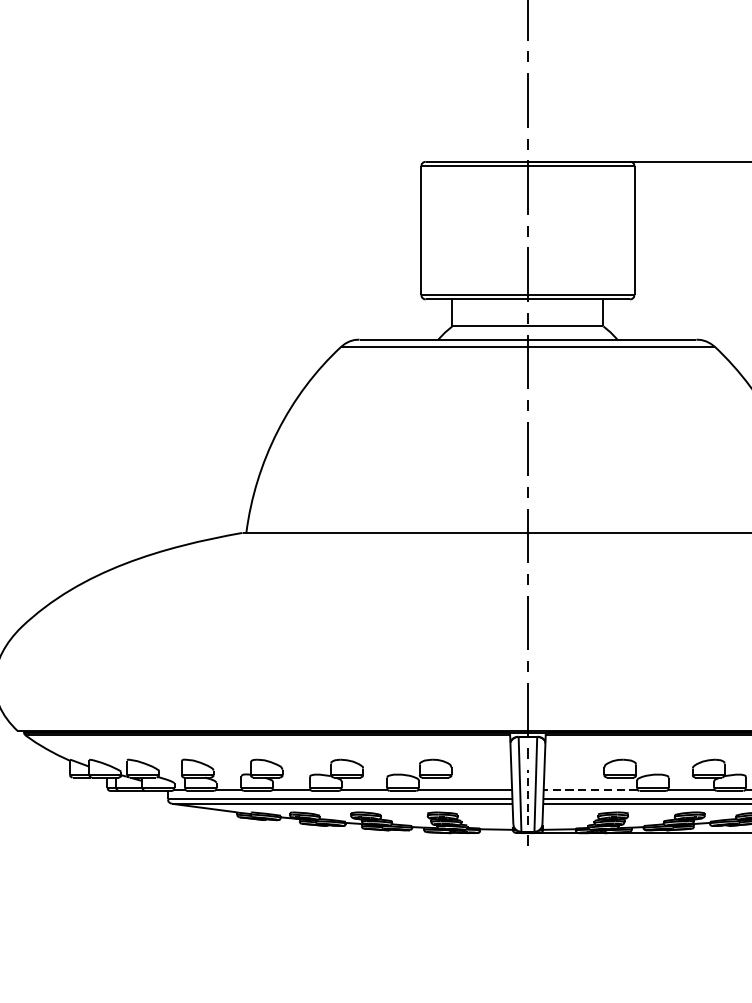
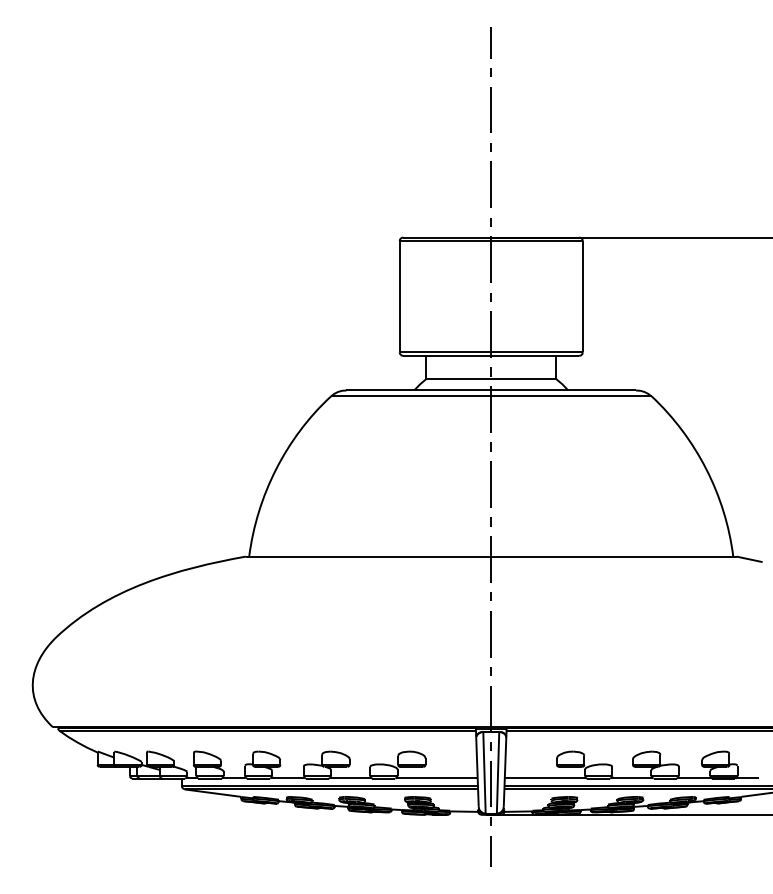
line: (589, 789) -> (544, 777), dashed -> solid
line: (528, 796) -> (491, 783), dashed -> solid
line: (527, 875) -> (490, 851), added

